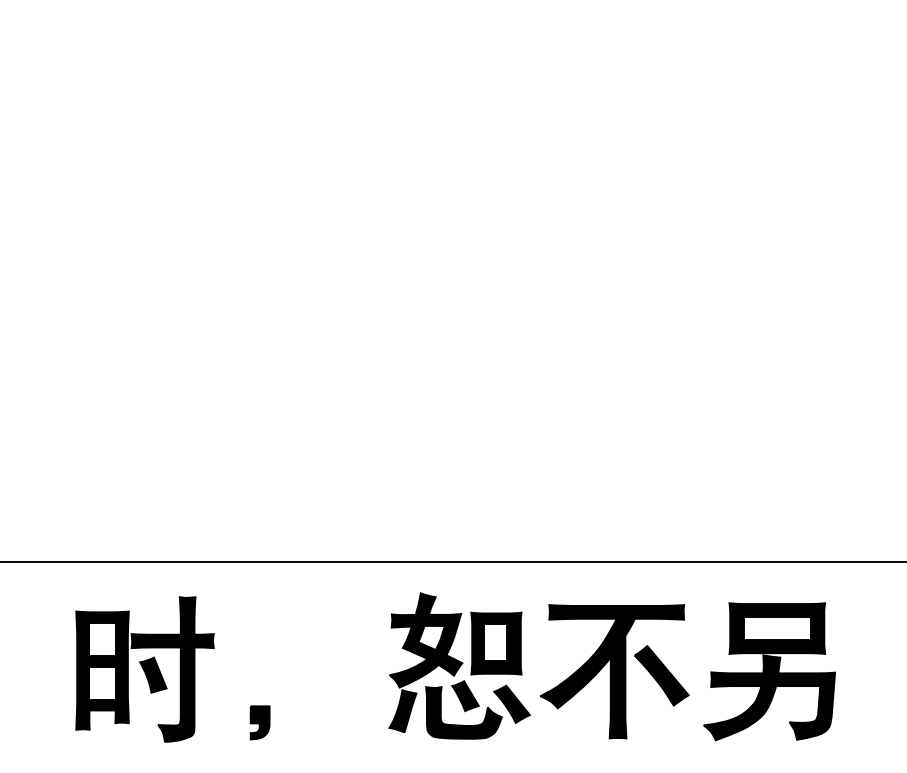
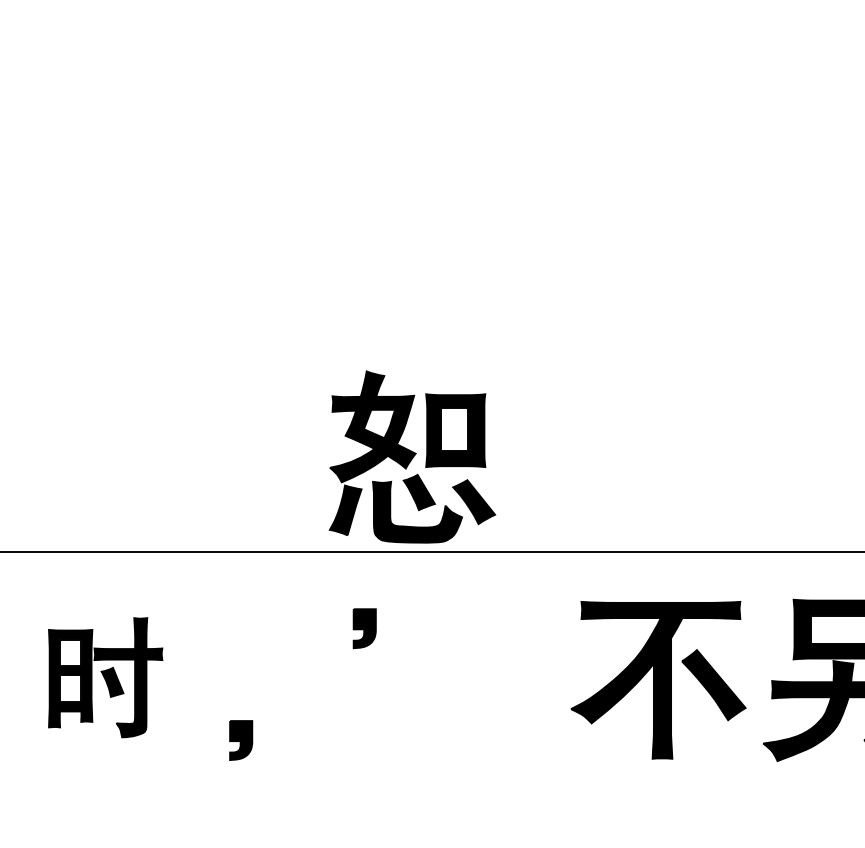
part: (364, 627) -> (364, 628), added
part: (459, 665) -> (412, 456), moved
part: (144, 669) -> (105, 677), size x0.7

